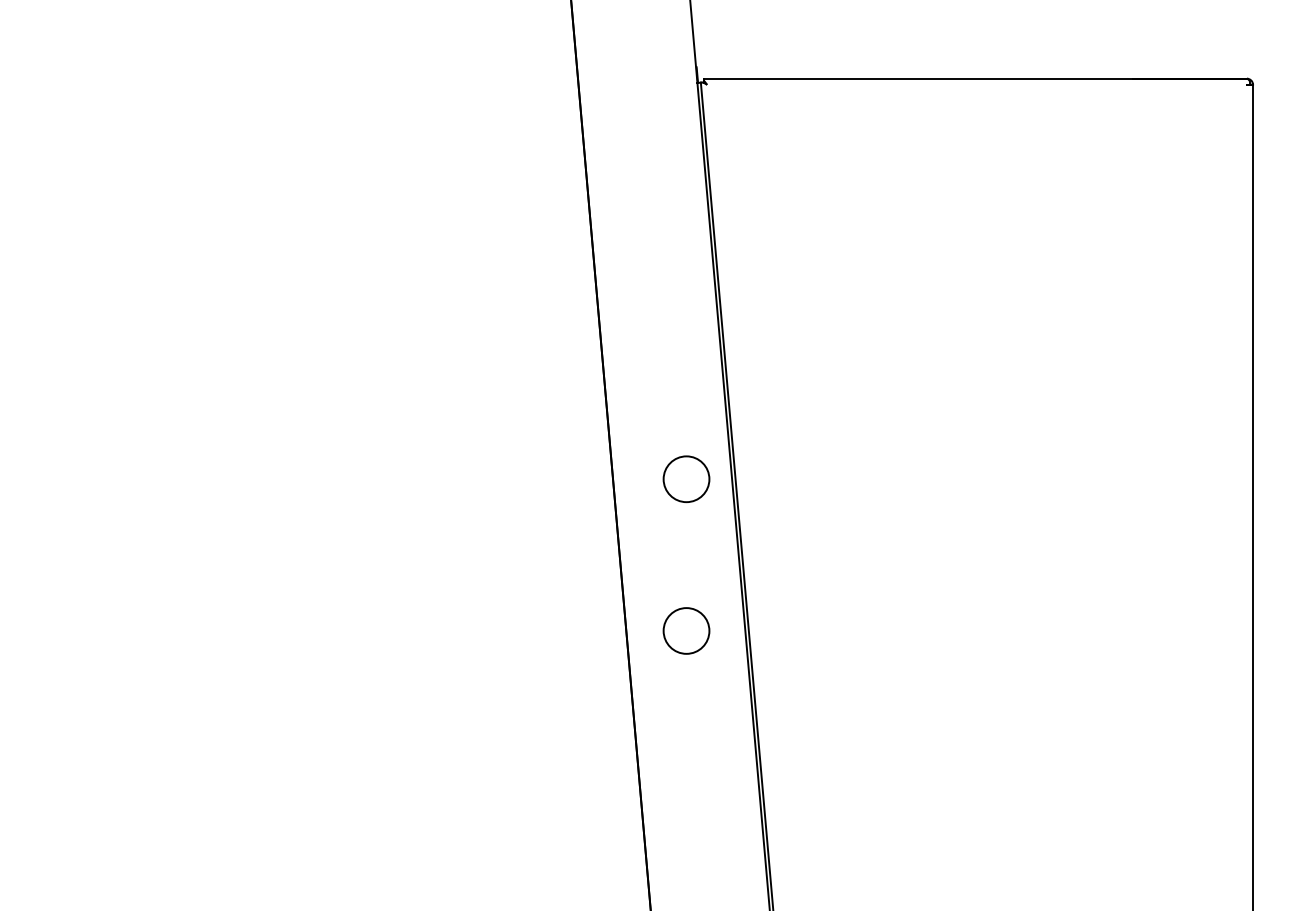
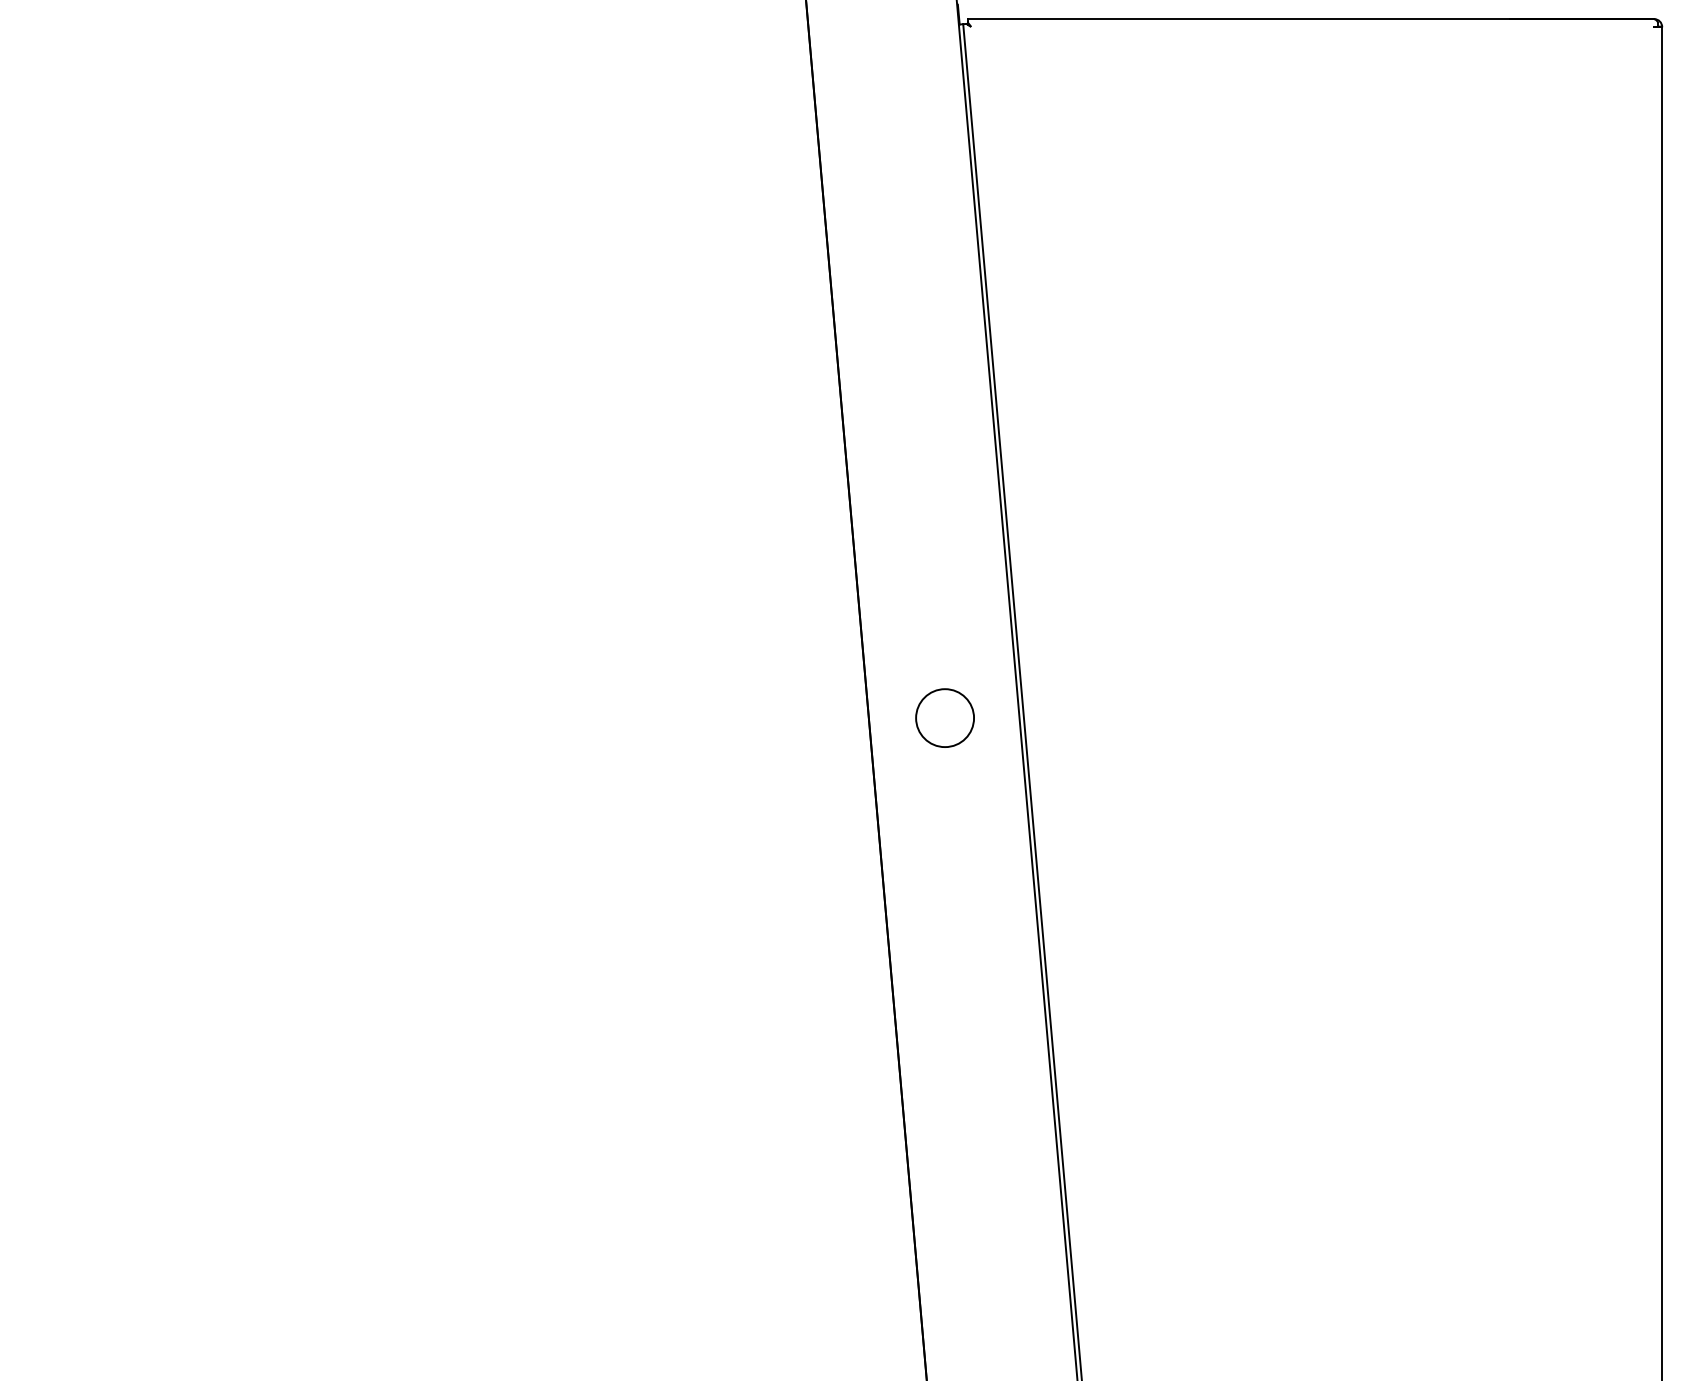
circle: (686, 478) -> (944, 525), removed

